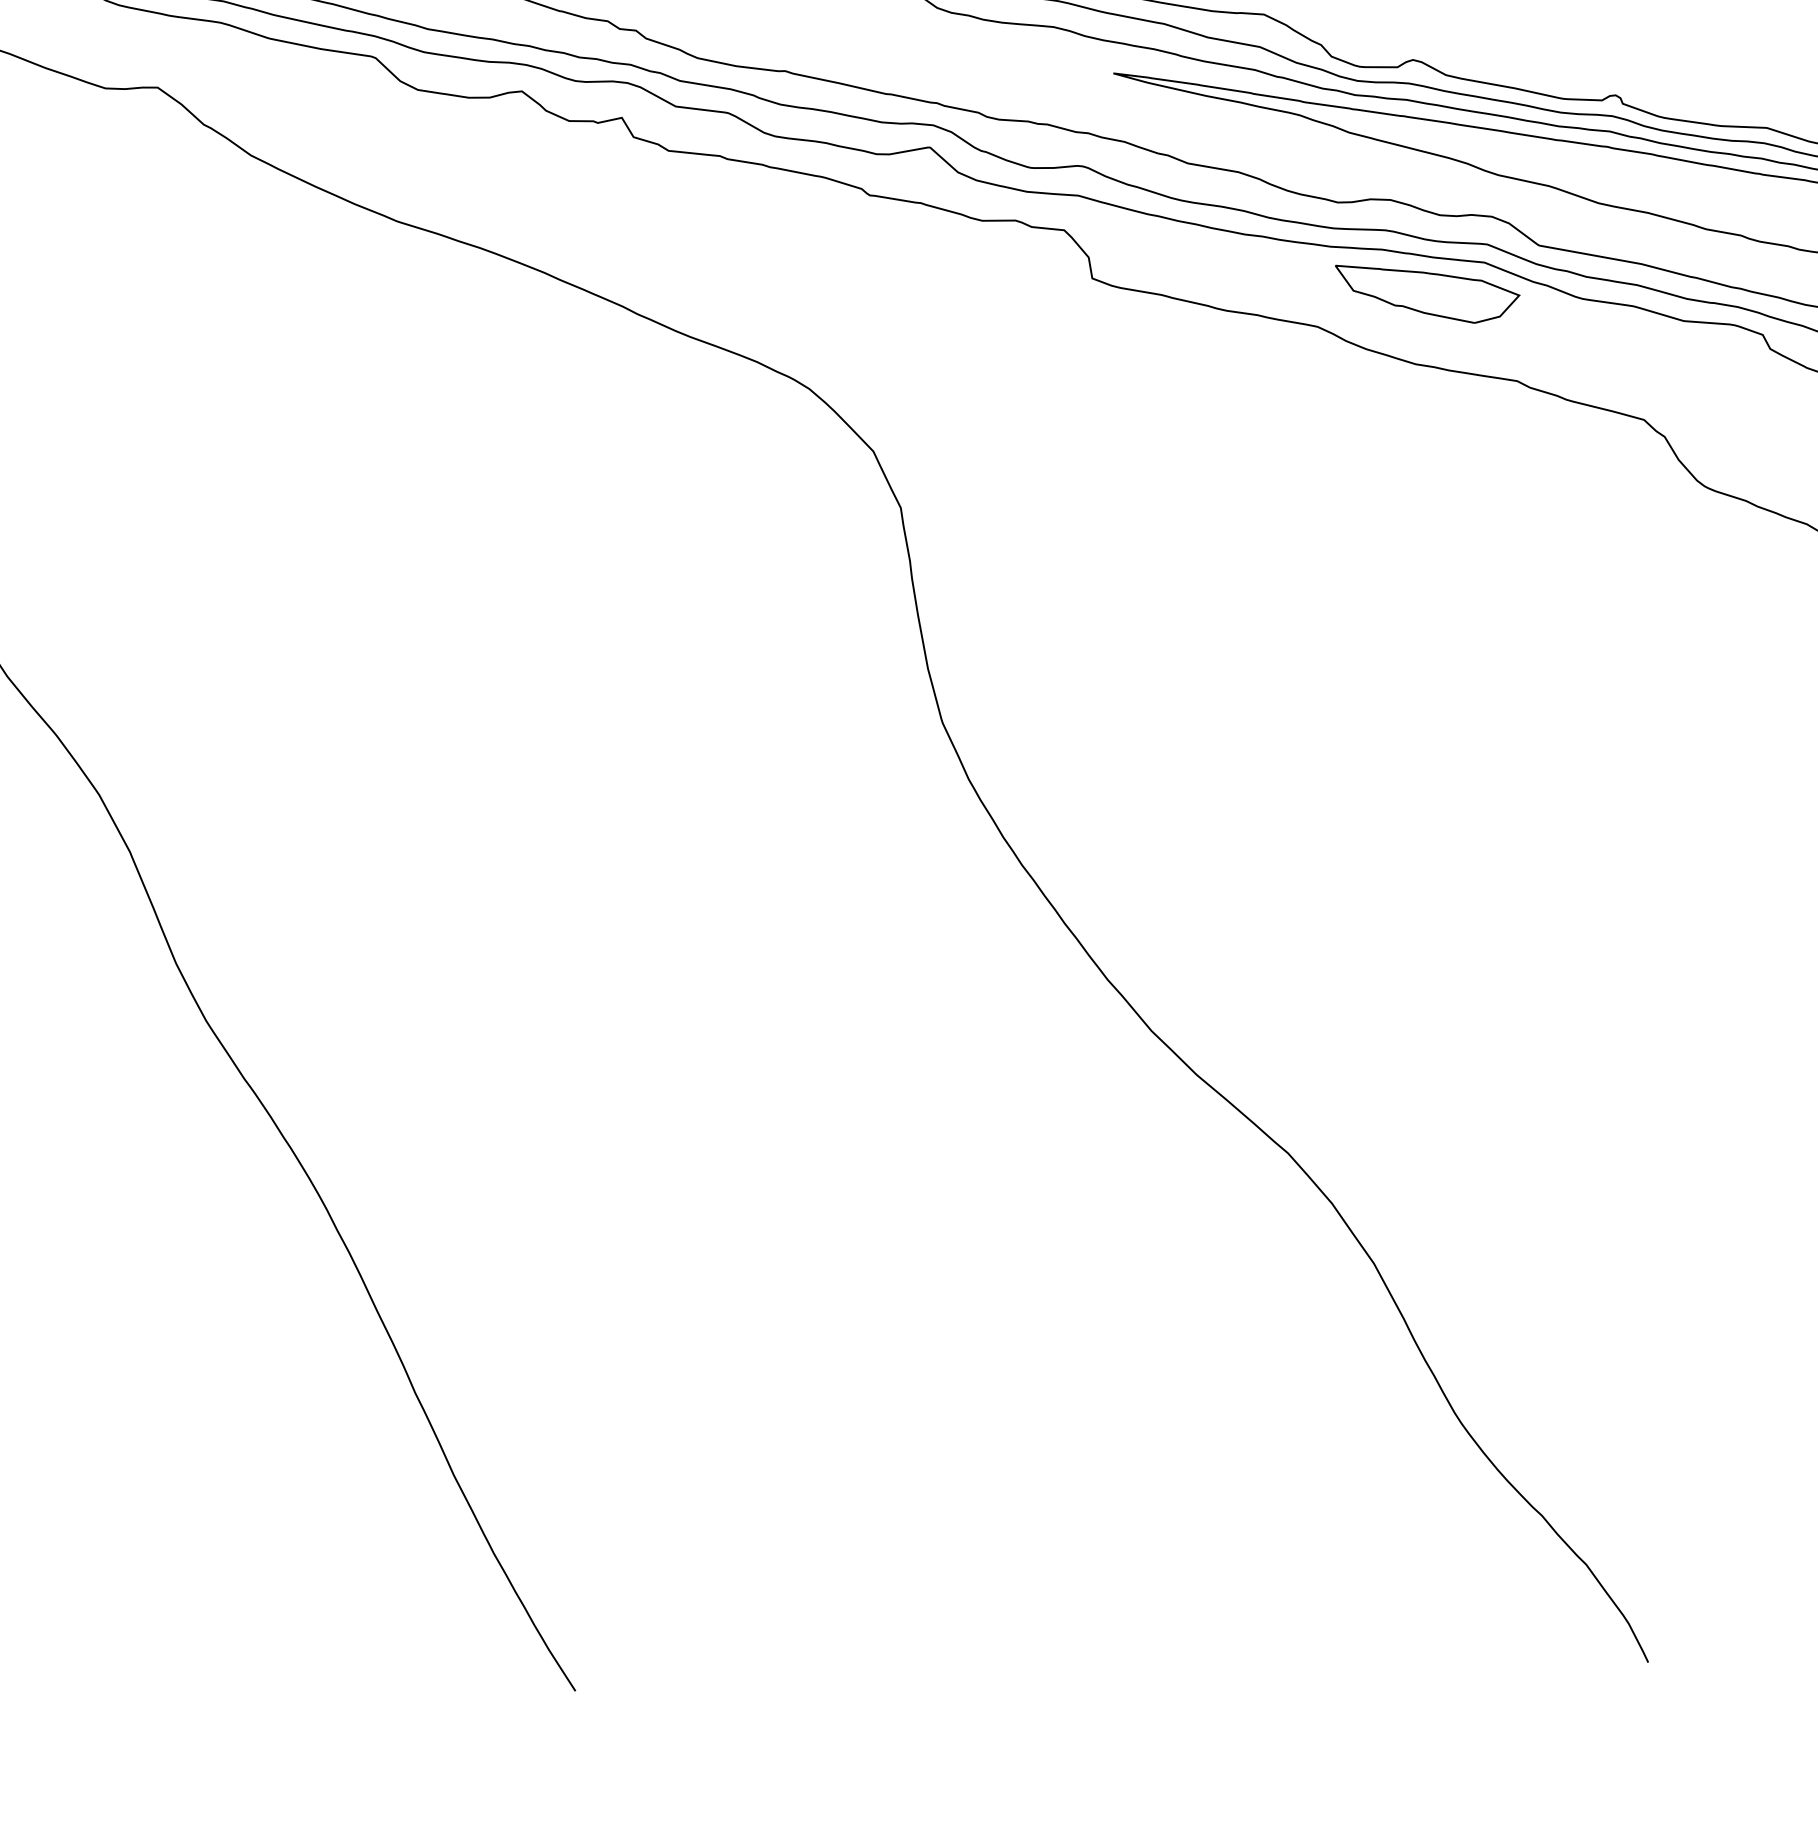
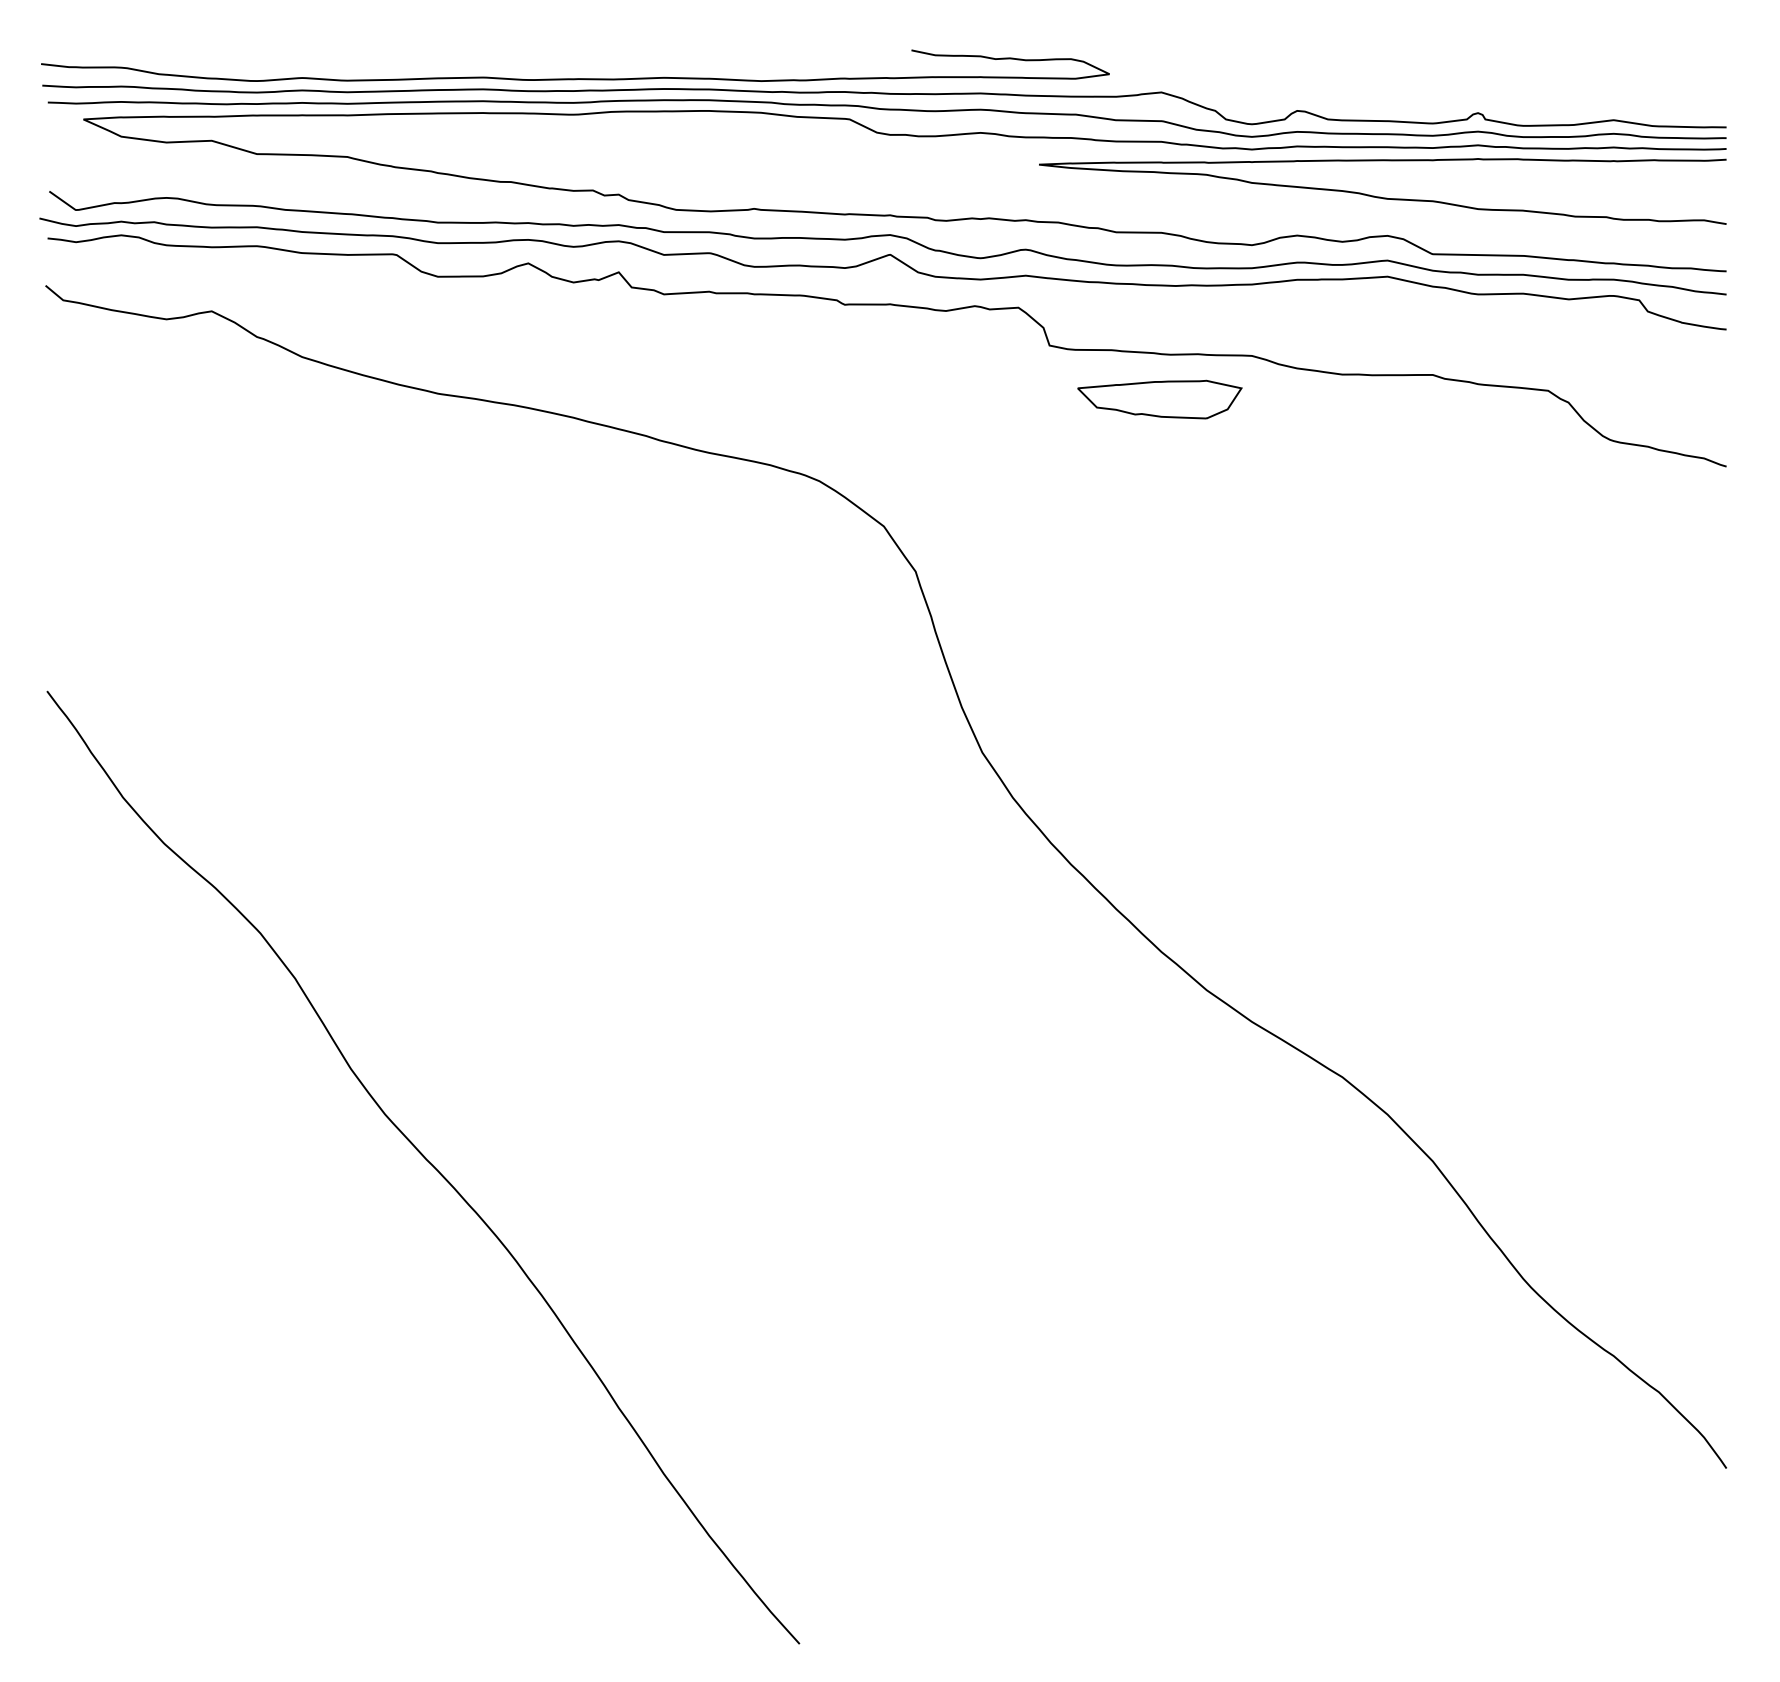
part: (1425, 293) -> (1159, 399), moved

